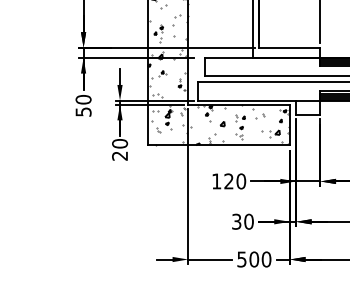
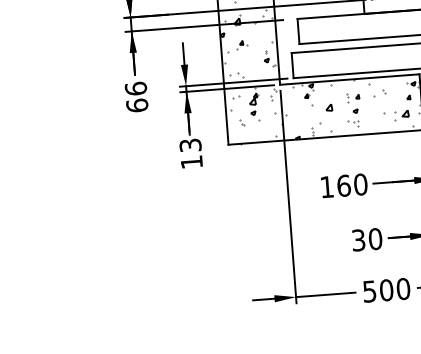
text: (83, 105) -> (136, 96), 50 -> 66
text: (120, 149) -> (191, 153), 20 -> 13
text: (228, 181) -> (343, 185), 120 -> 160

